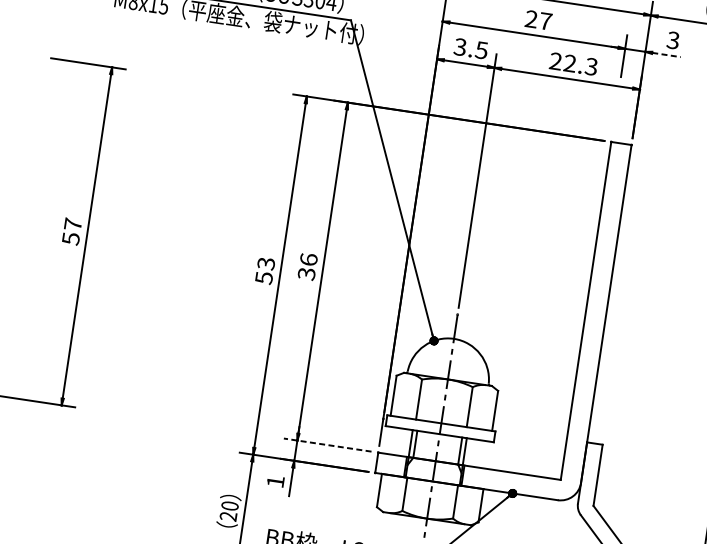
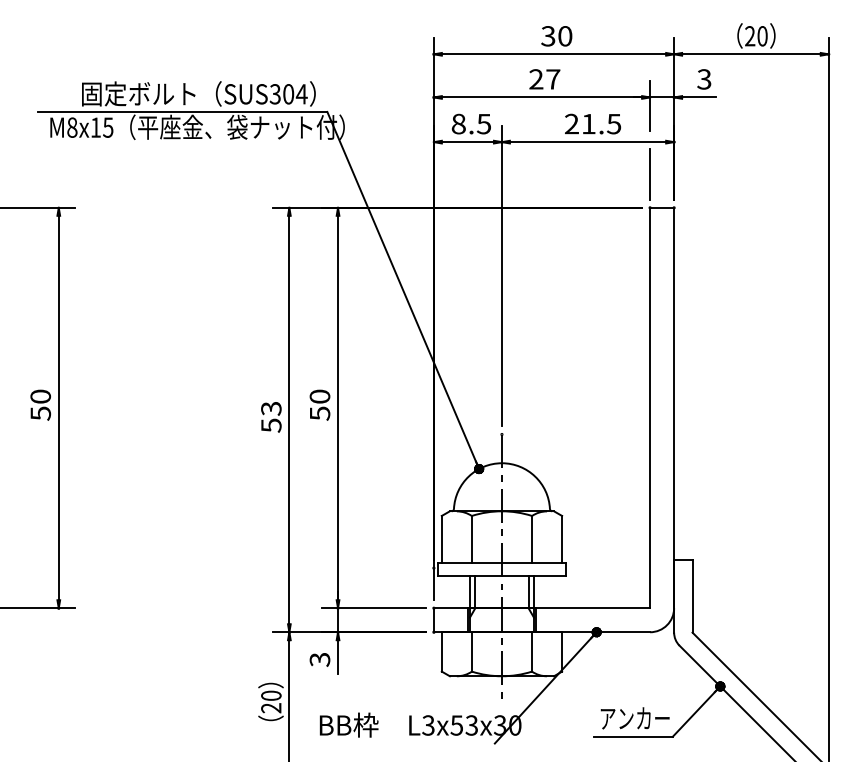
text: (460, 46) -> (458, 123), 3.5 -> 8.5
line: (666, 55) -> (699, 97), dashed -> solid
text: (580, 64) -> (601, 123), 22.3 -> 21.5
line: (615, 113) -> (650, 174), added
text: (72, 224) -> (40, 396), 57 -> 50
text: (307, 266) -> (319, 404), 36 -> 50
line: (327, 445) -> (373, 608), dashed -> solid
text: (275, 481) -> (319, 659), 1 -> 3

